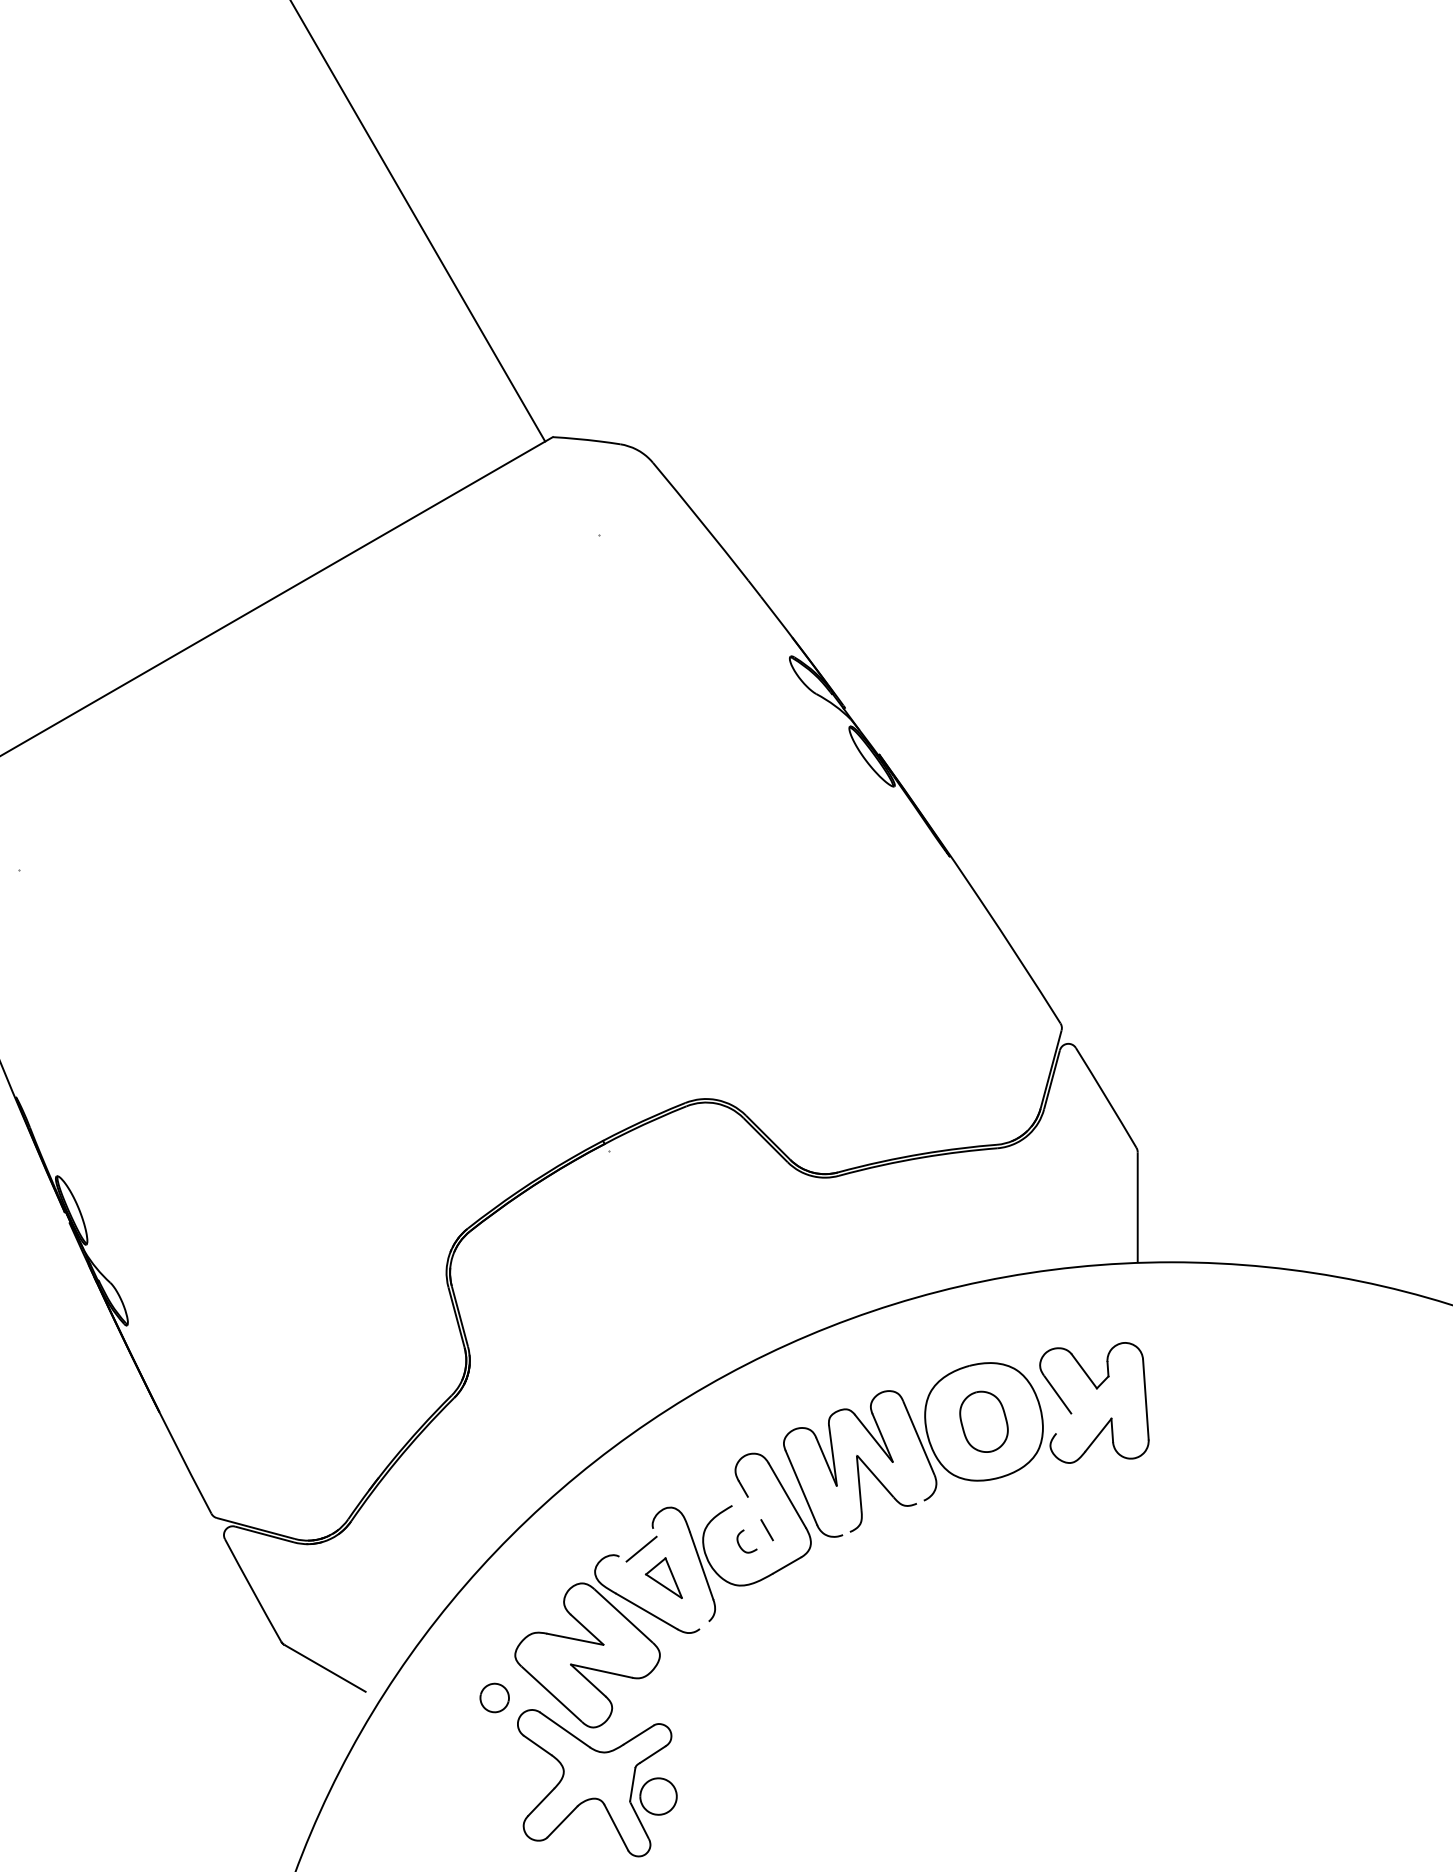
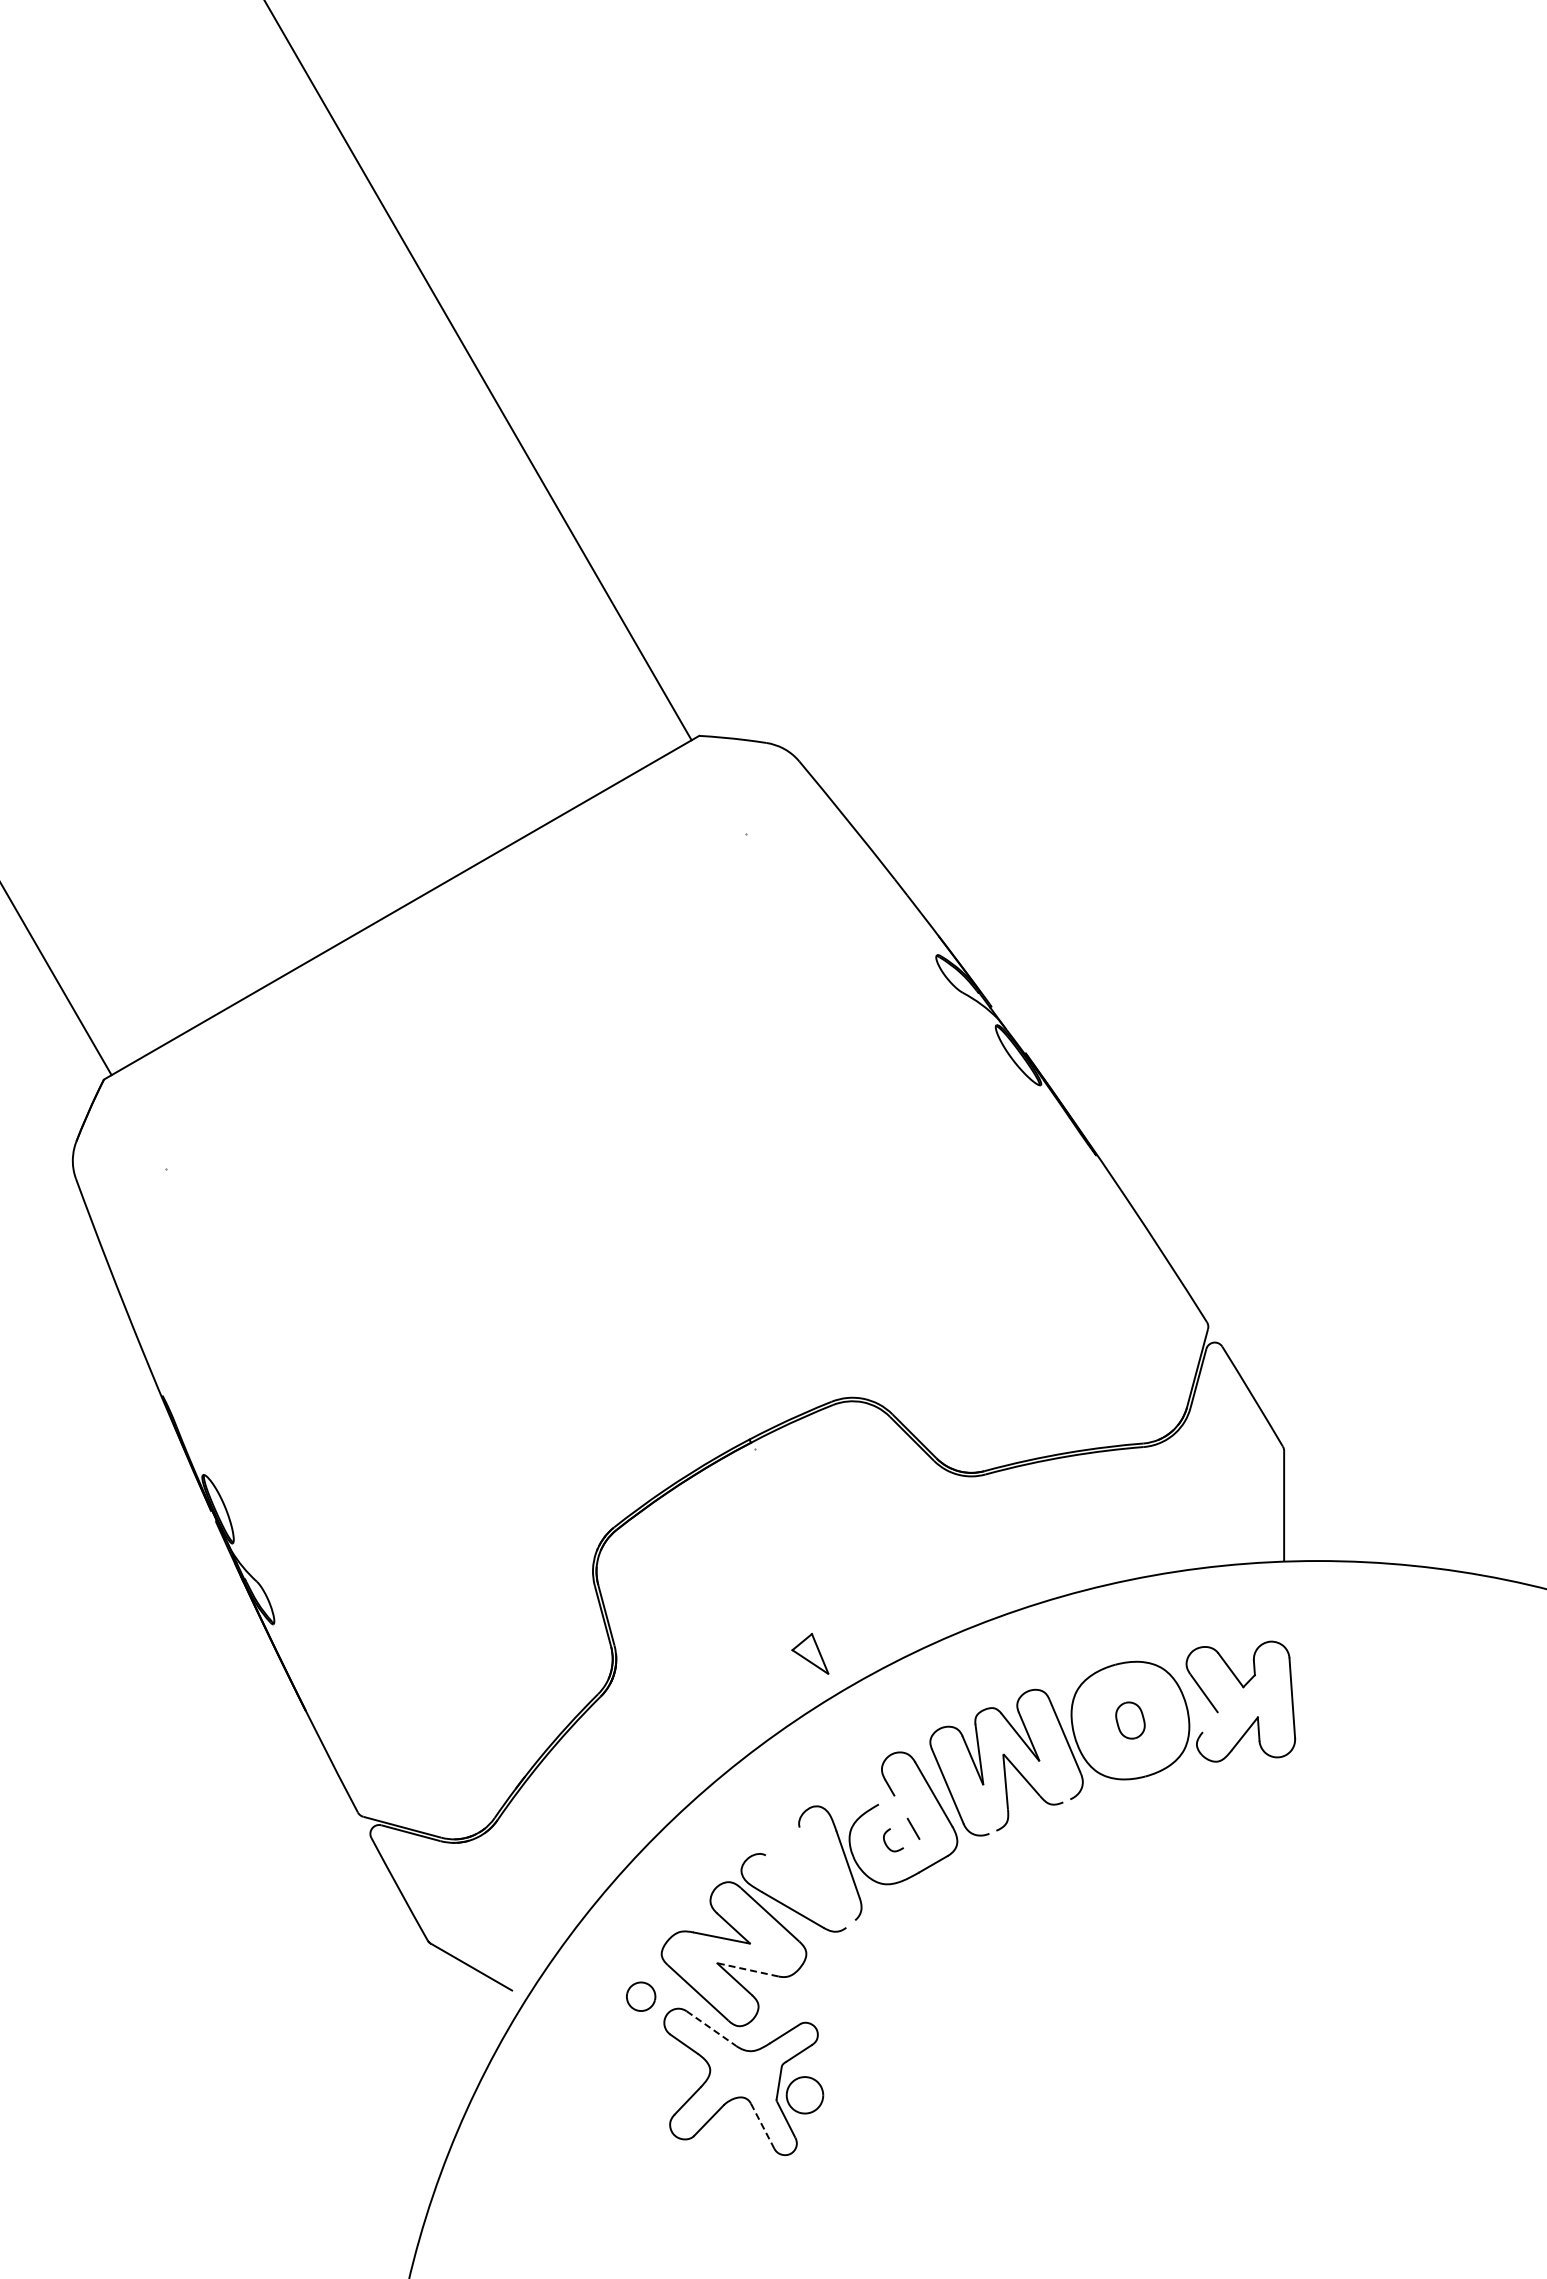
part: (984, 1421) -> (1130, 1720), size x0.6
line: (642, 1548) -> (788, 1847), removed
part: (664, 1577) -> (810, 1653), moved
line: (601, 1670) -> (747, 1969), solid -> dashed
line: (565, 1729) -> (711, 2028), solid -> dashed
line: (616, 1827) -> (762, 2126), solid -> dashed

